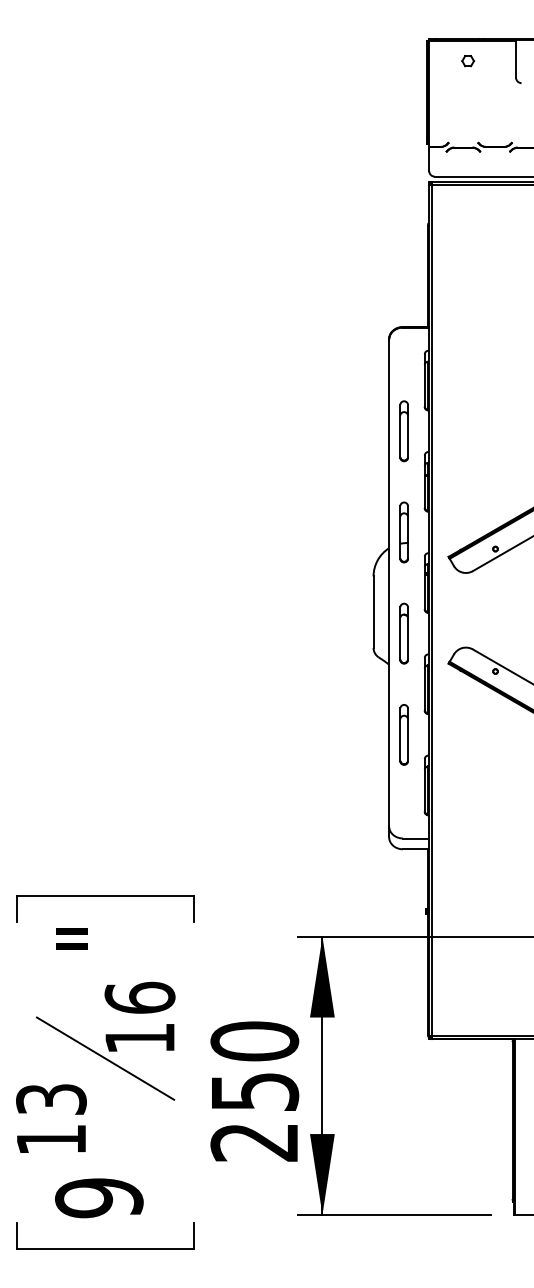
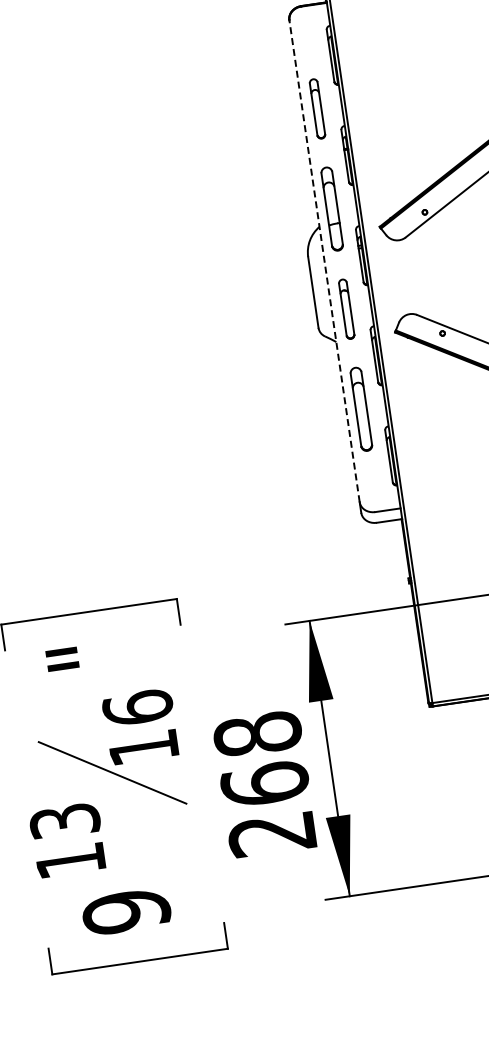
part: (403, 532) -> (331, 209), size x1.4
line: (389, 582) -> (324, 260), solid -> dashed
part: (403, 734) -> (360, 409), size x1.4
text: (254, 1066) -> (261, 759), 250 -> 268

